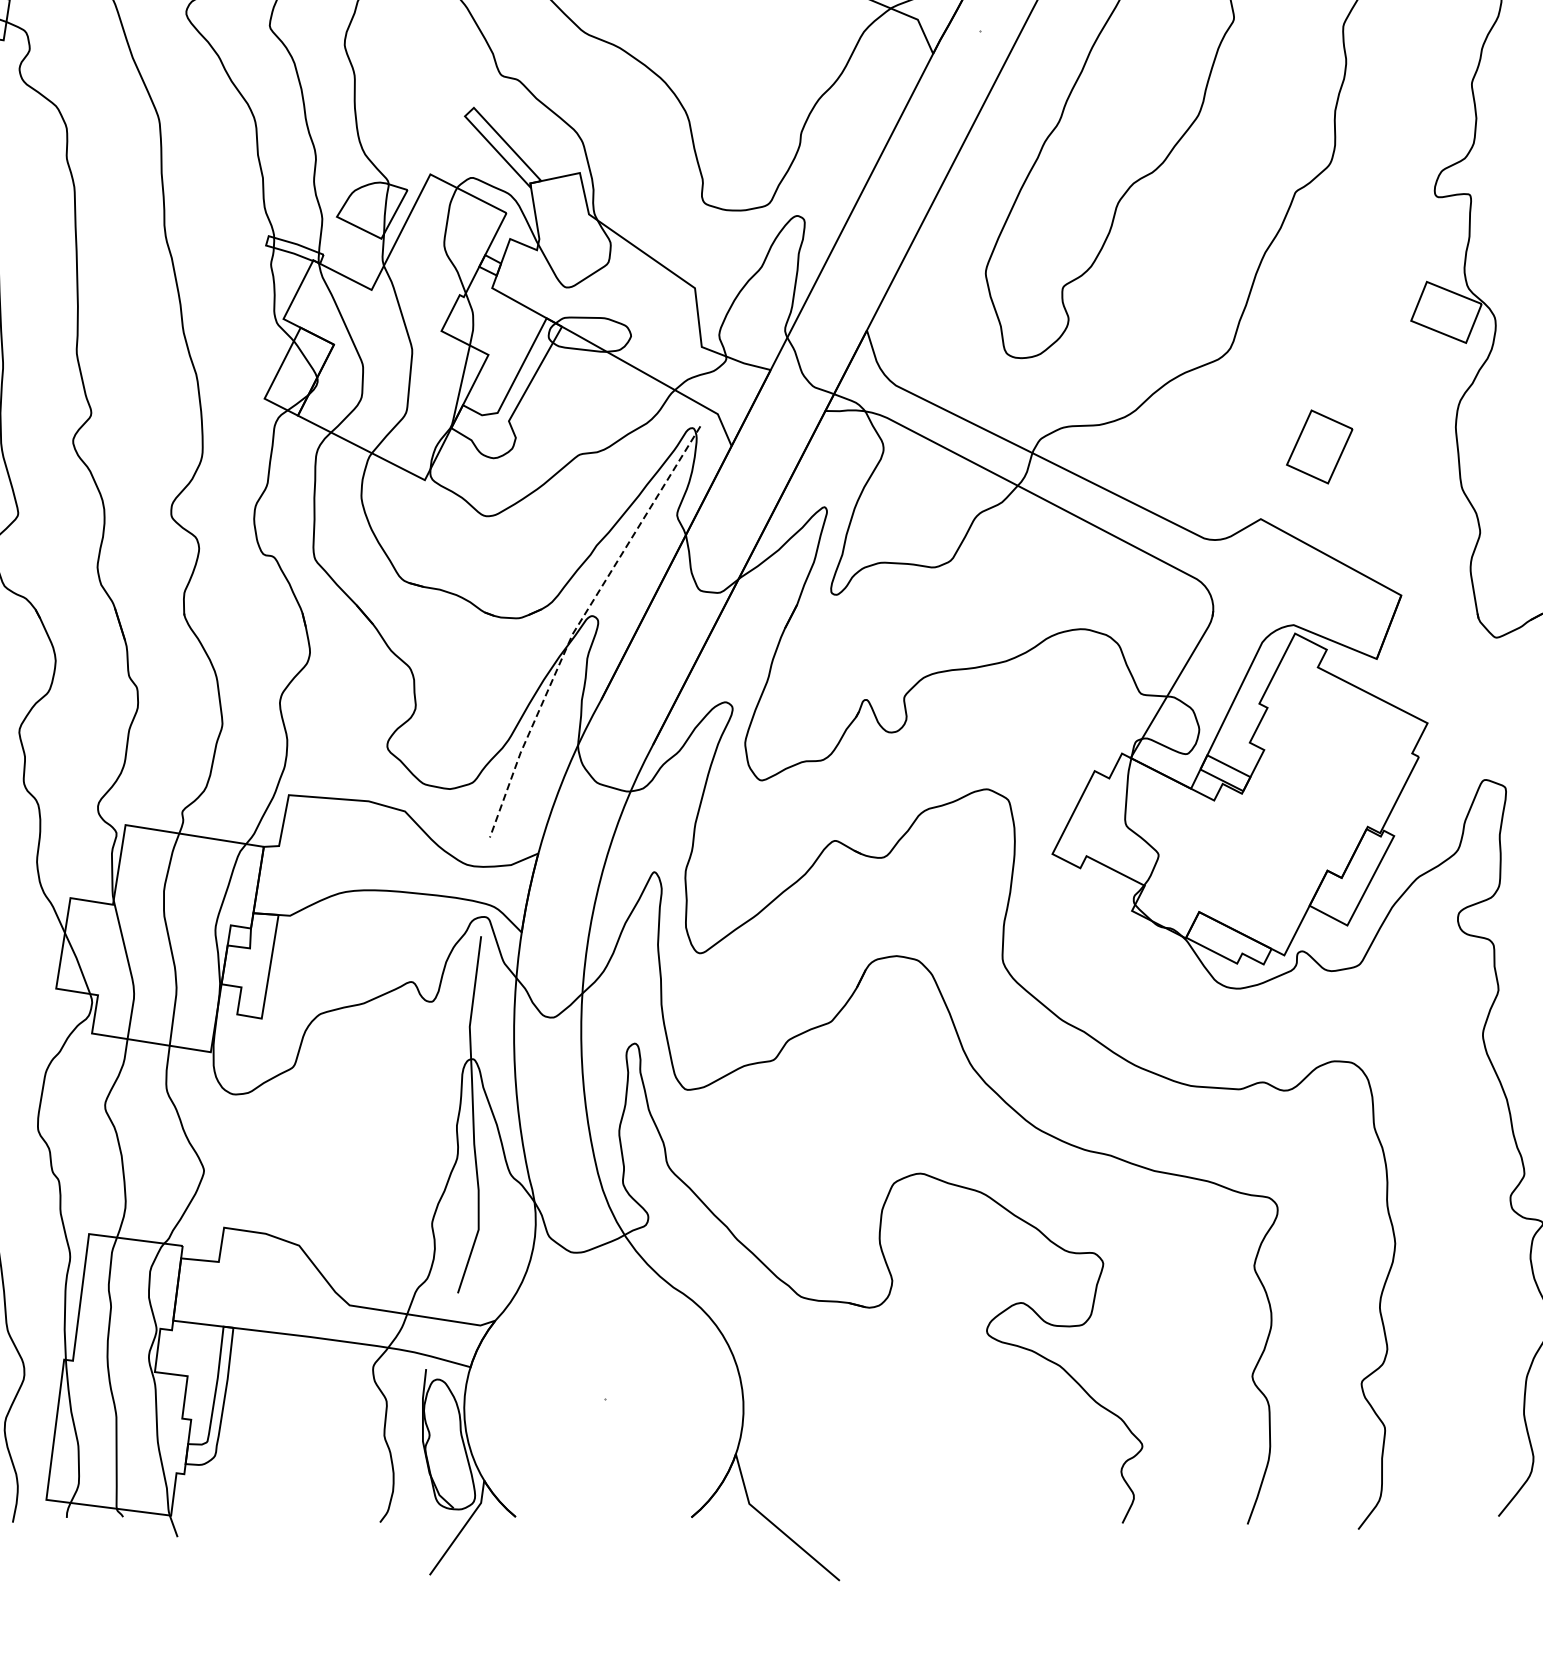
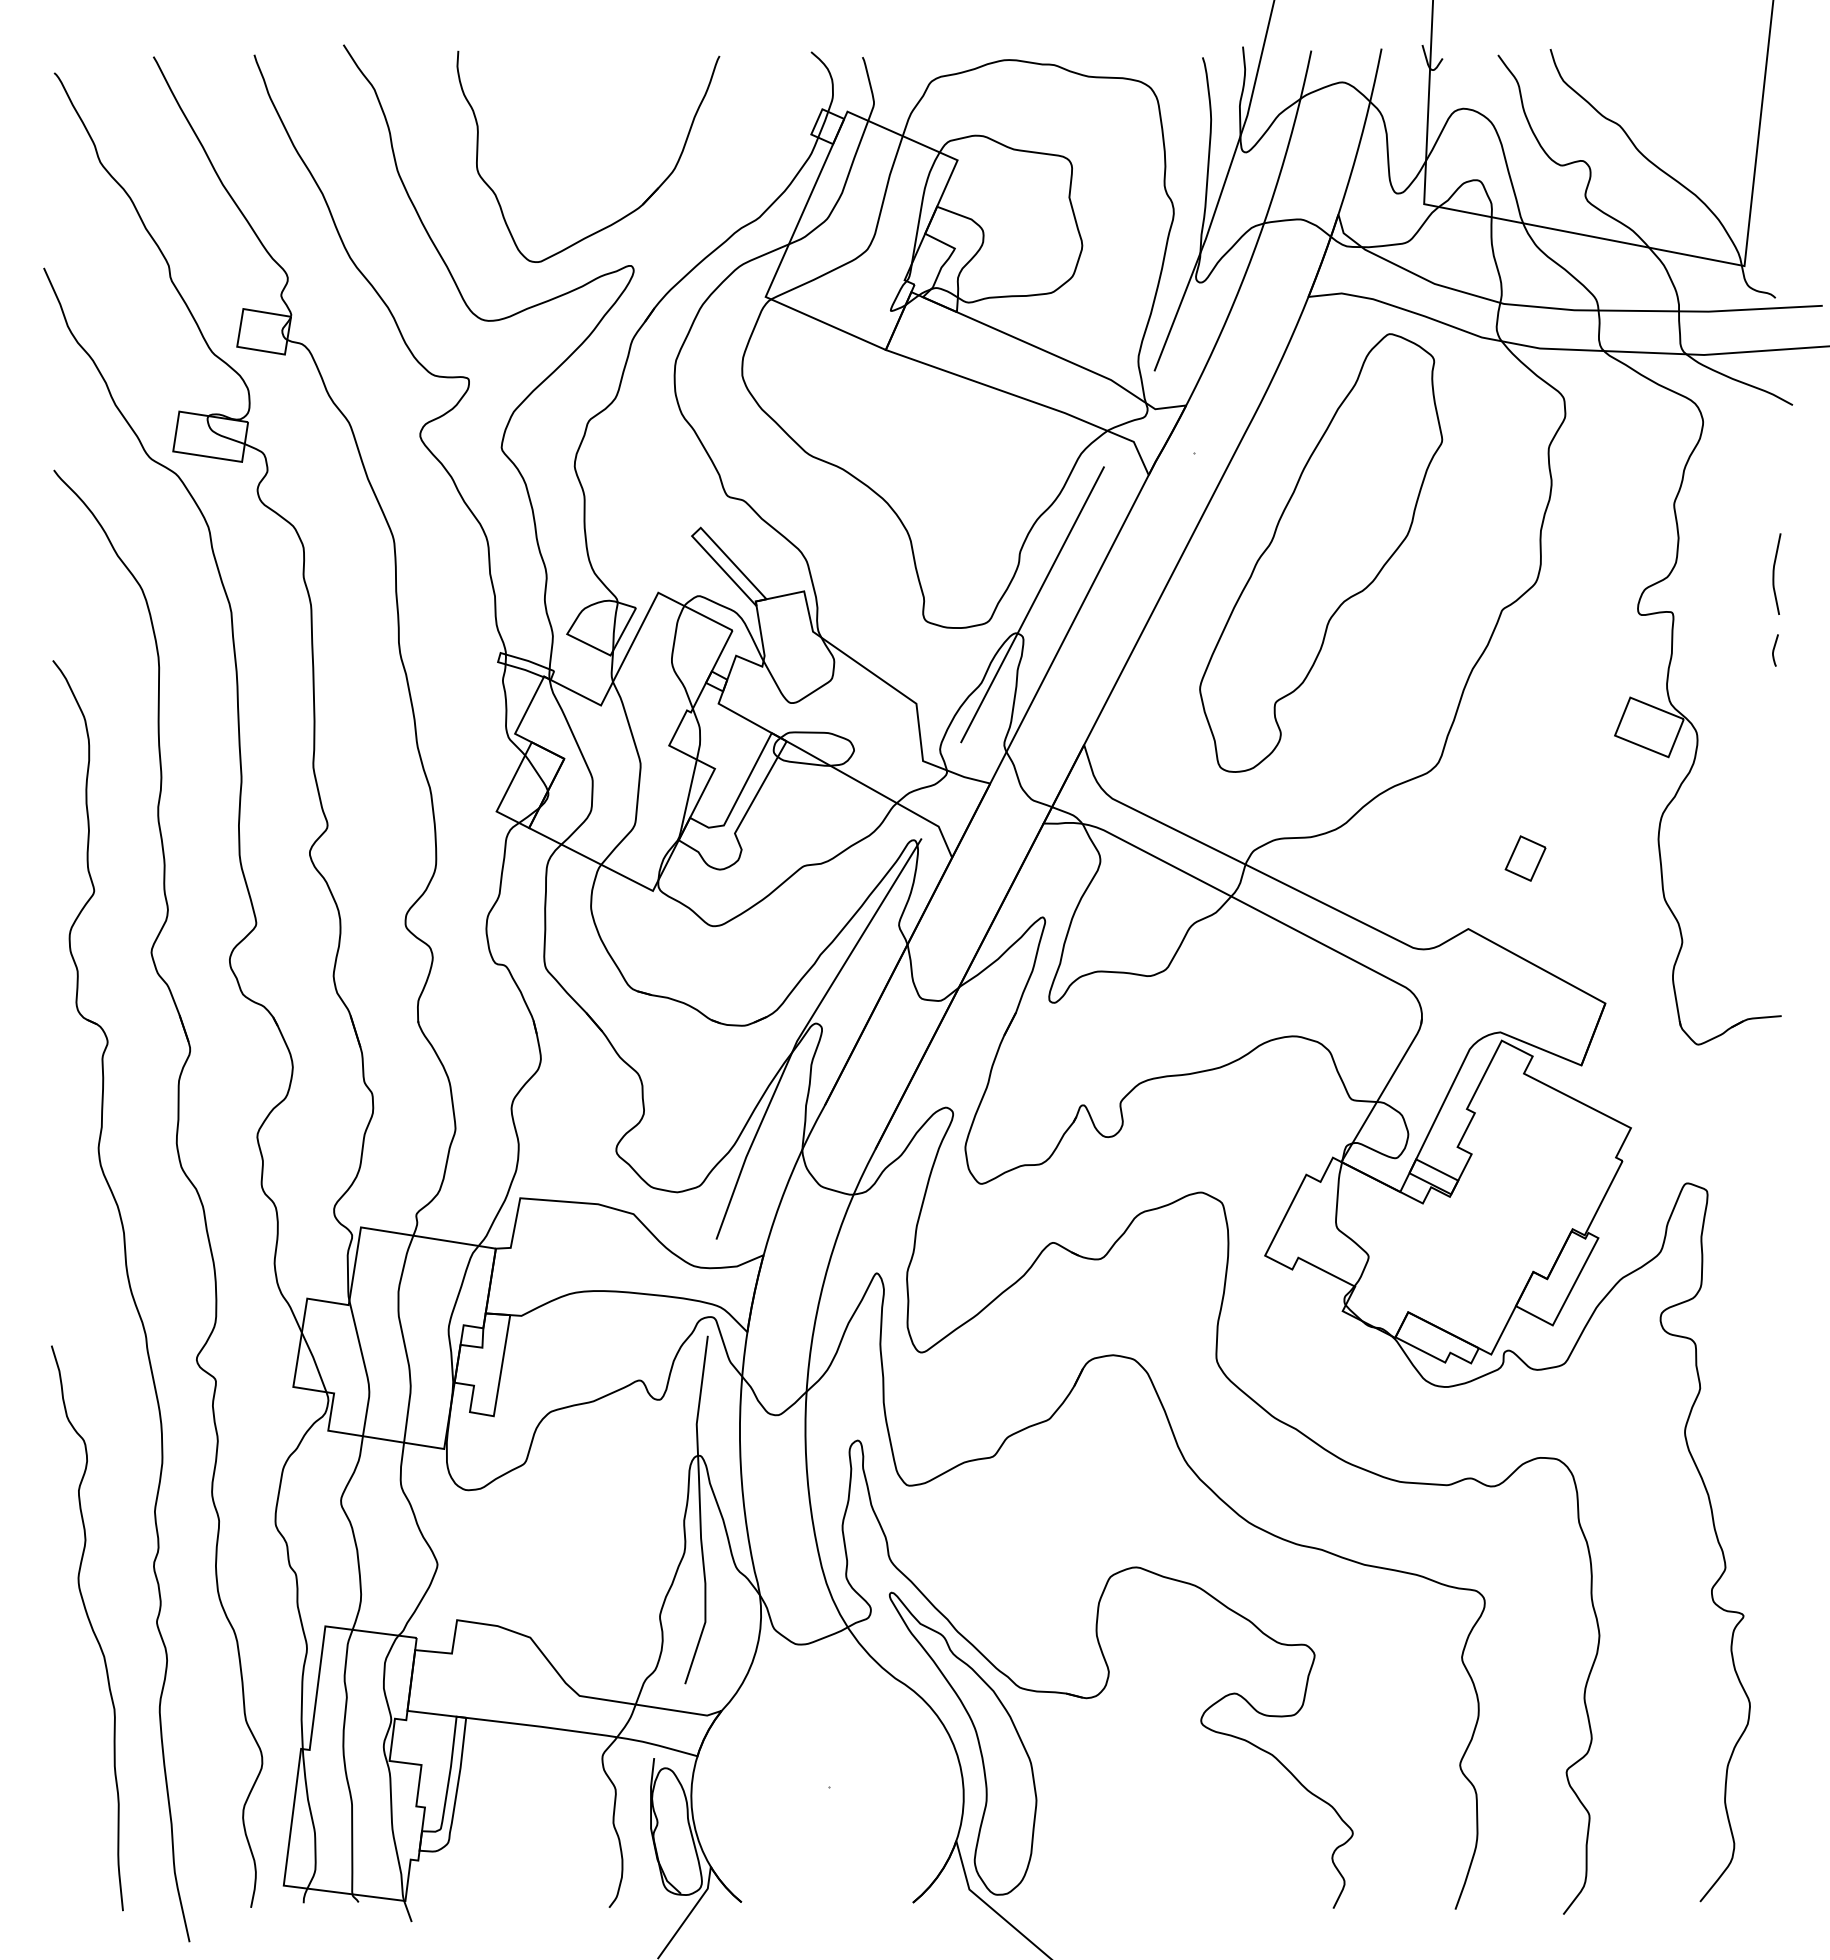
line: (814, 186) -> (1032, 604), added
part: (1319, 446) -> (1525, 858), size x0.62
line: (578, 625) -> (802, 1032), dashed -> solid
part: (757, 1352) -> (977, 1741), added

